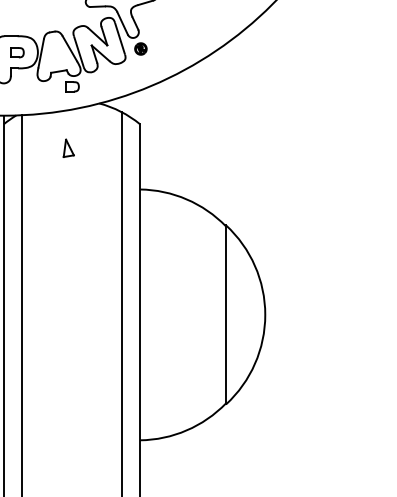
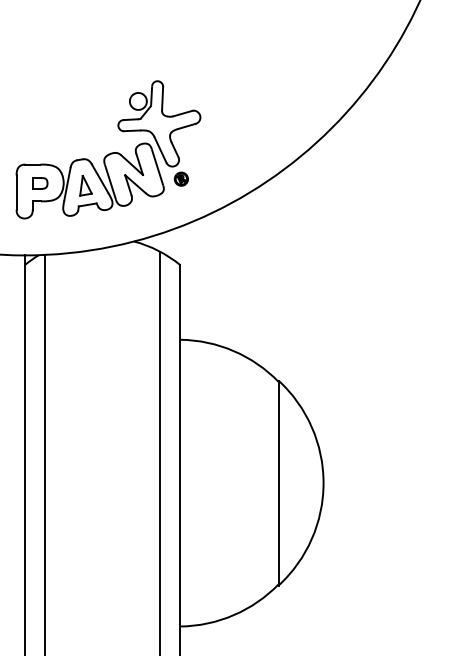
part: (72, 86) -> (103, 222), removed
part: (68, 148) -> (85, 185), moved

